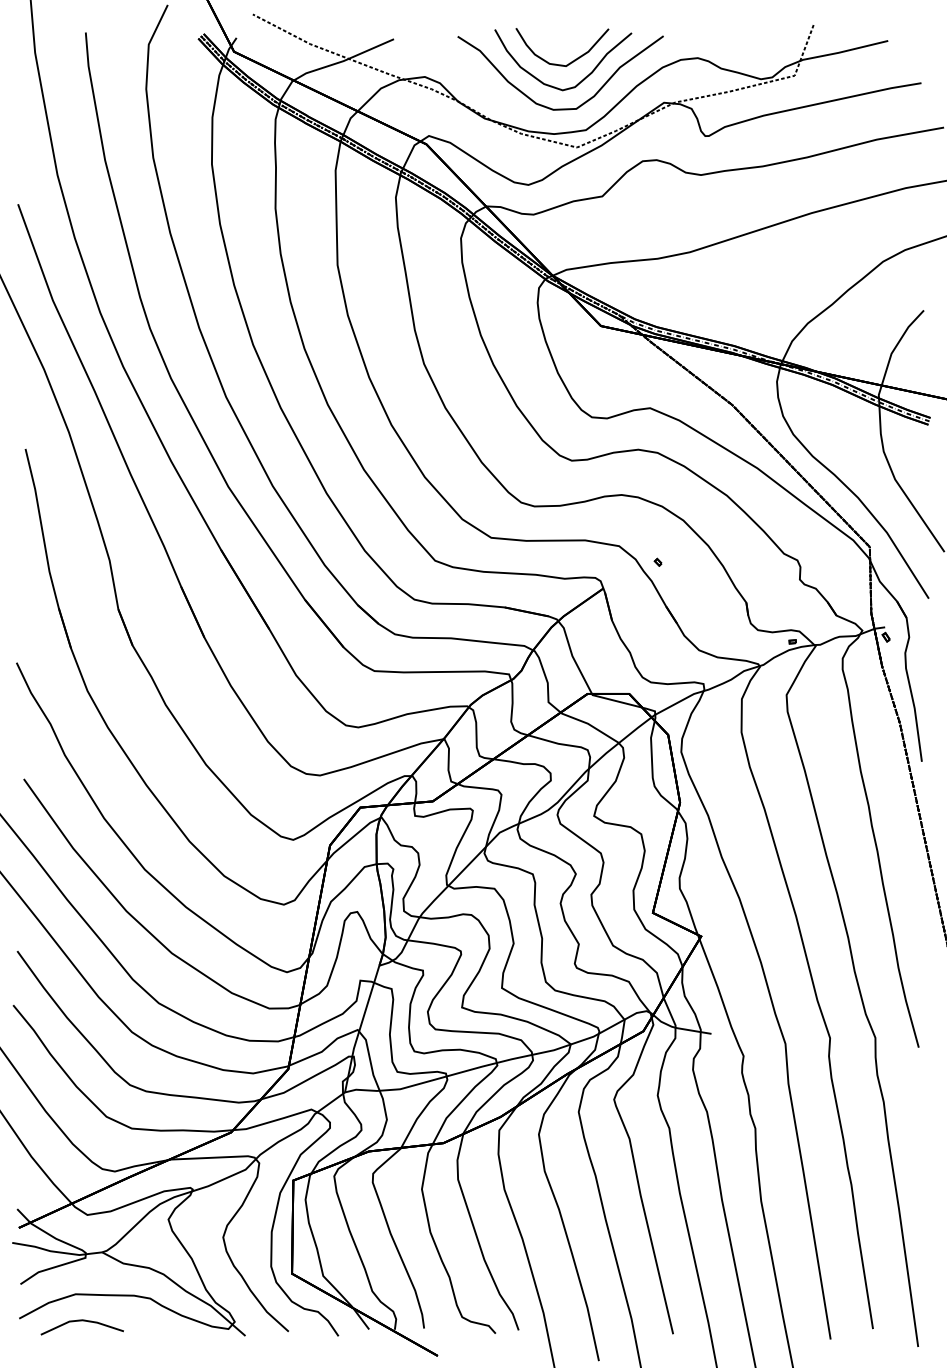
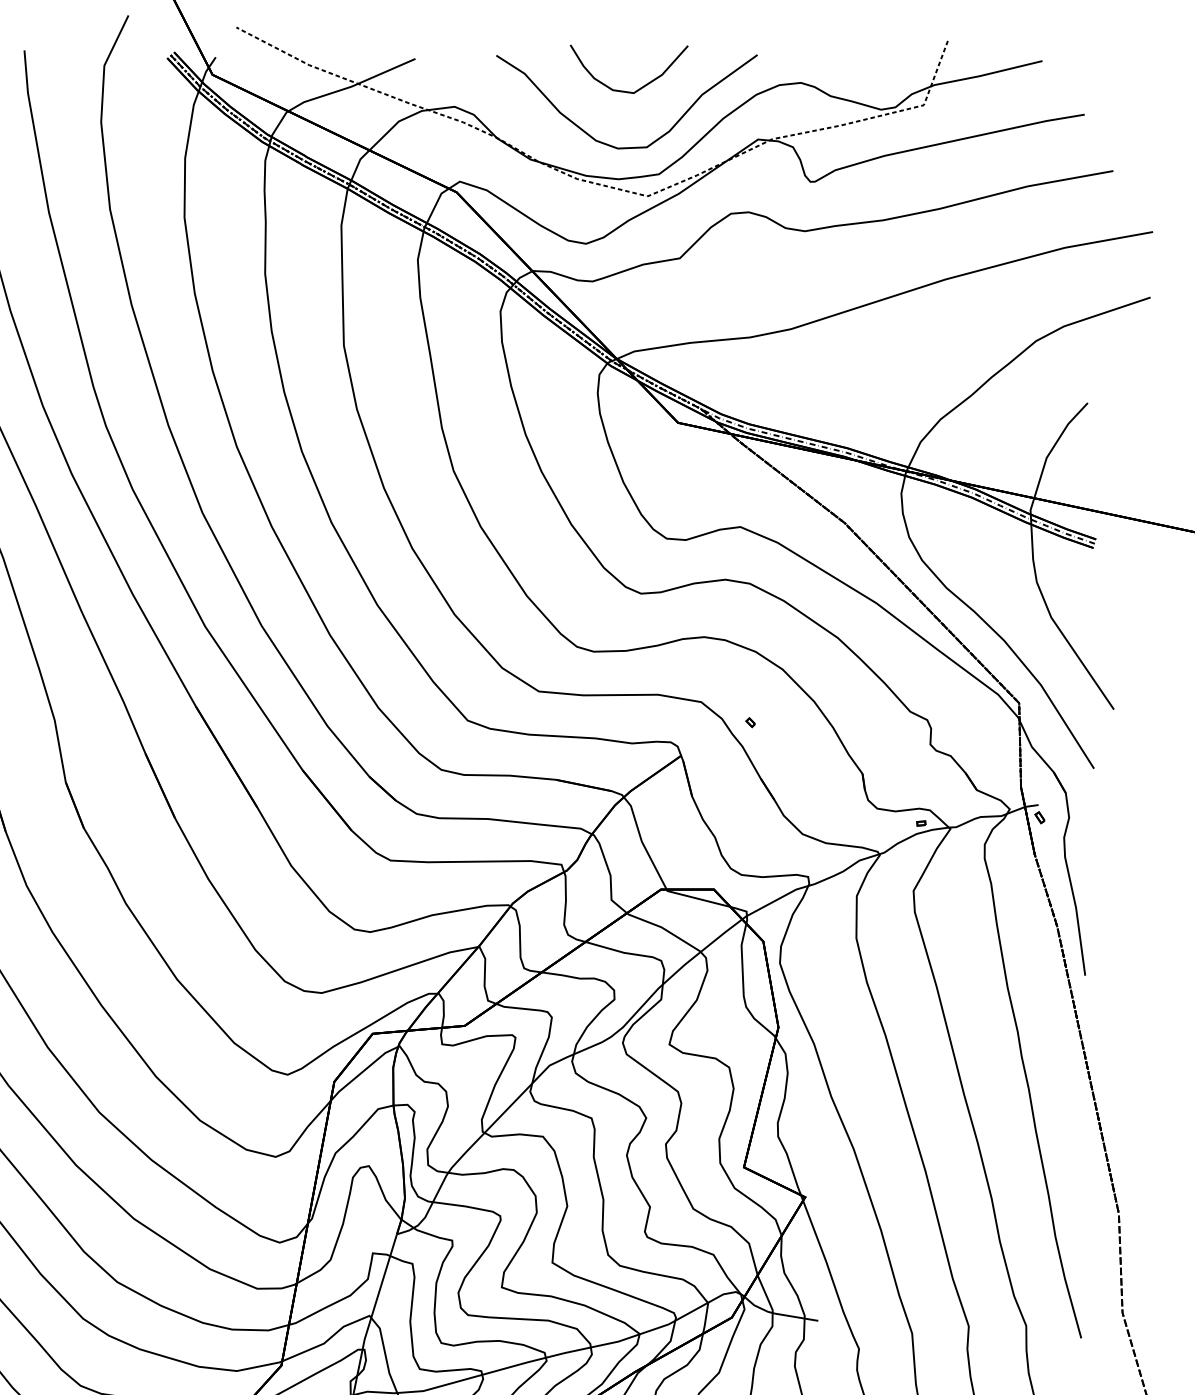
curve: (578, 82) -> (649, 113), removed

